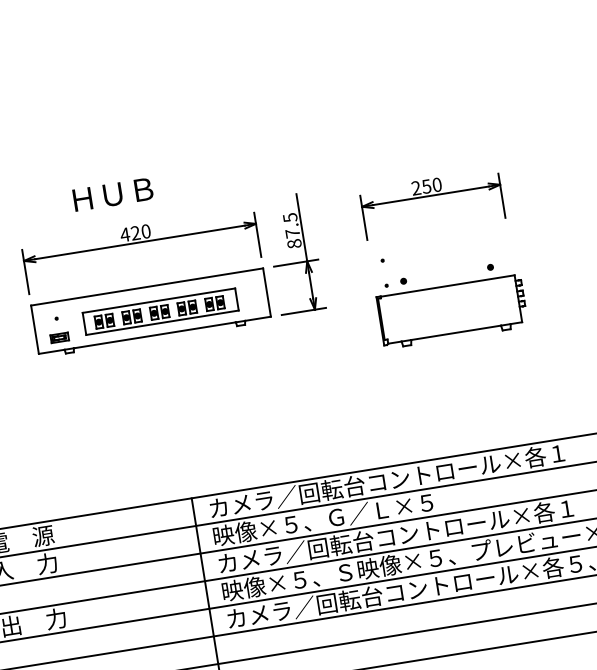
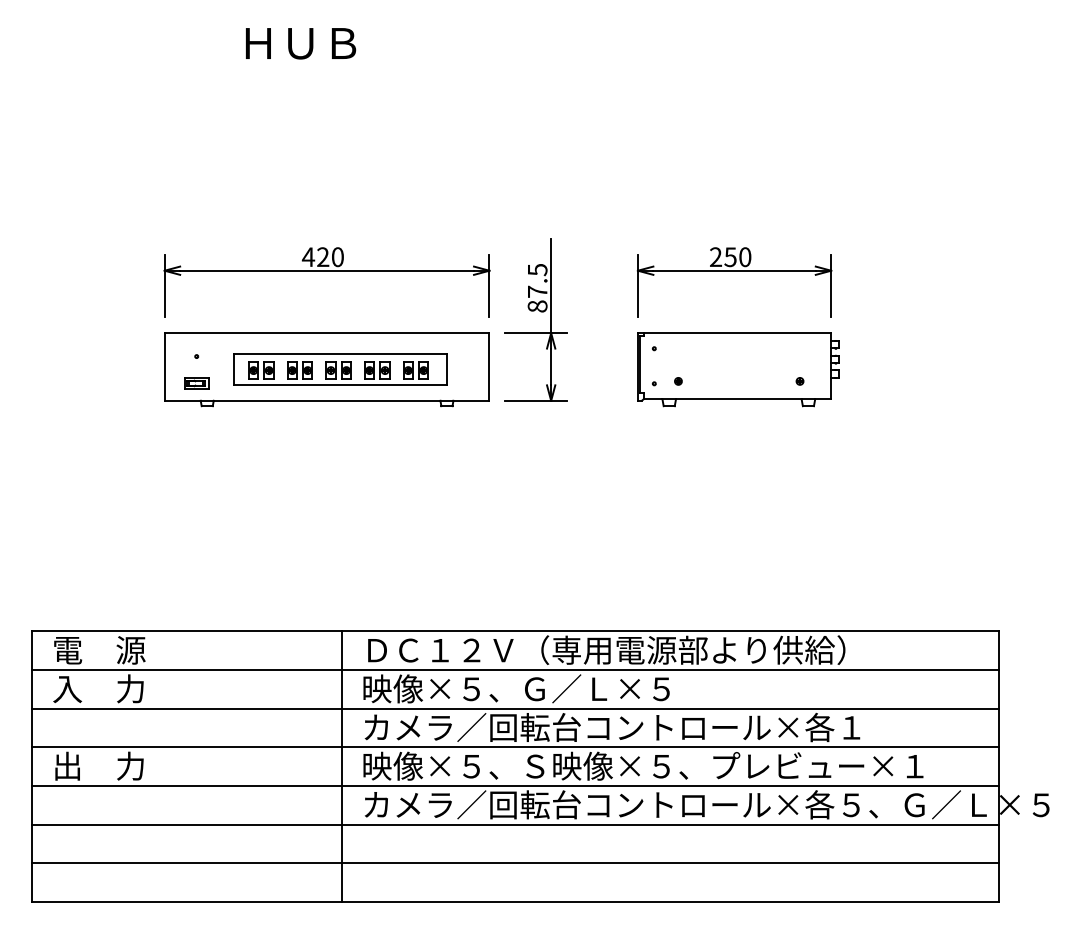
text: (113, 194) -> (301, 43), moved
part: (452, 311) -> (738, 369), moved
text: (387, 480) -> (612, 649), カメラ／回転台コントロール×各１ -> ＤＣ１２Ｖ（専用電源部より供給）

